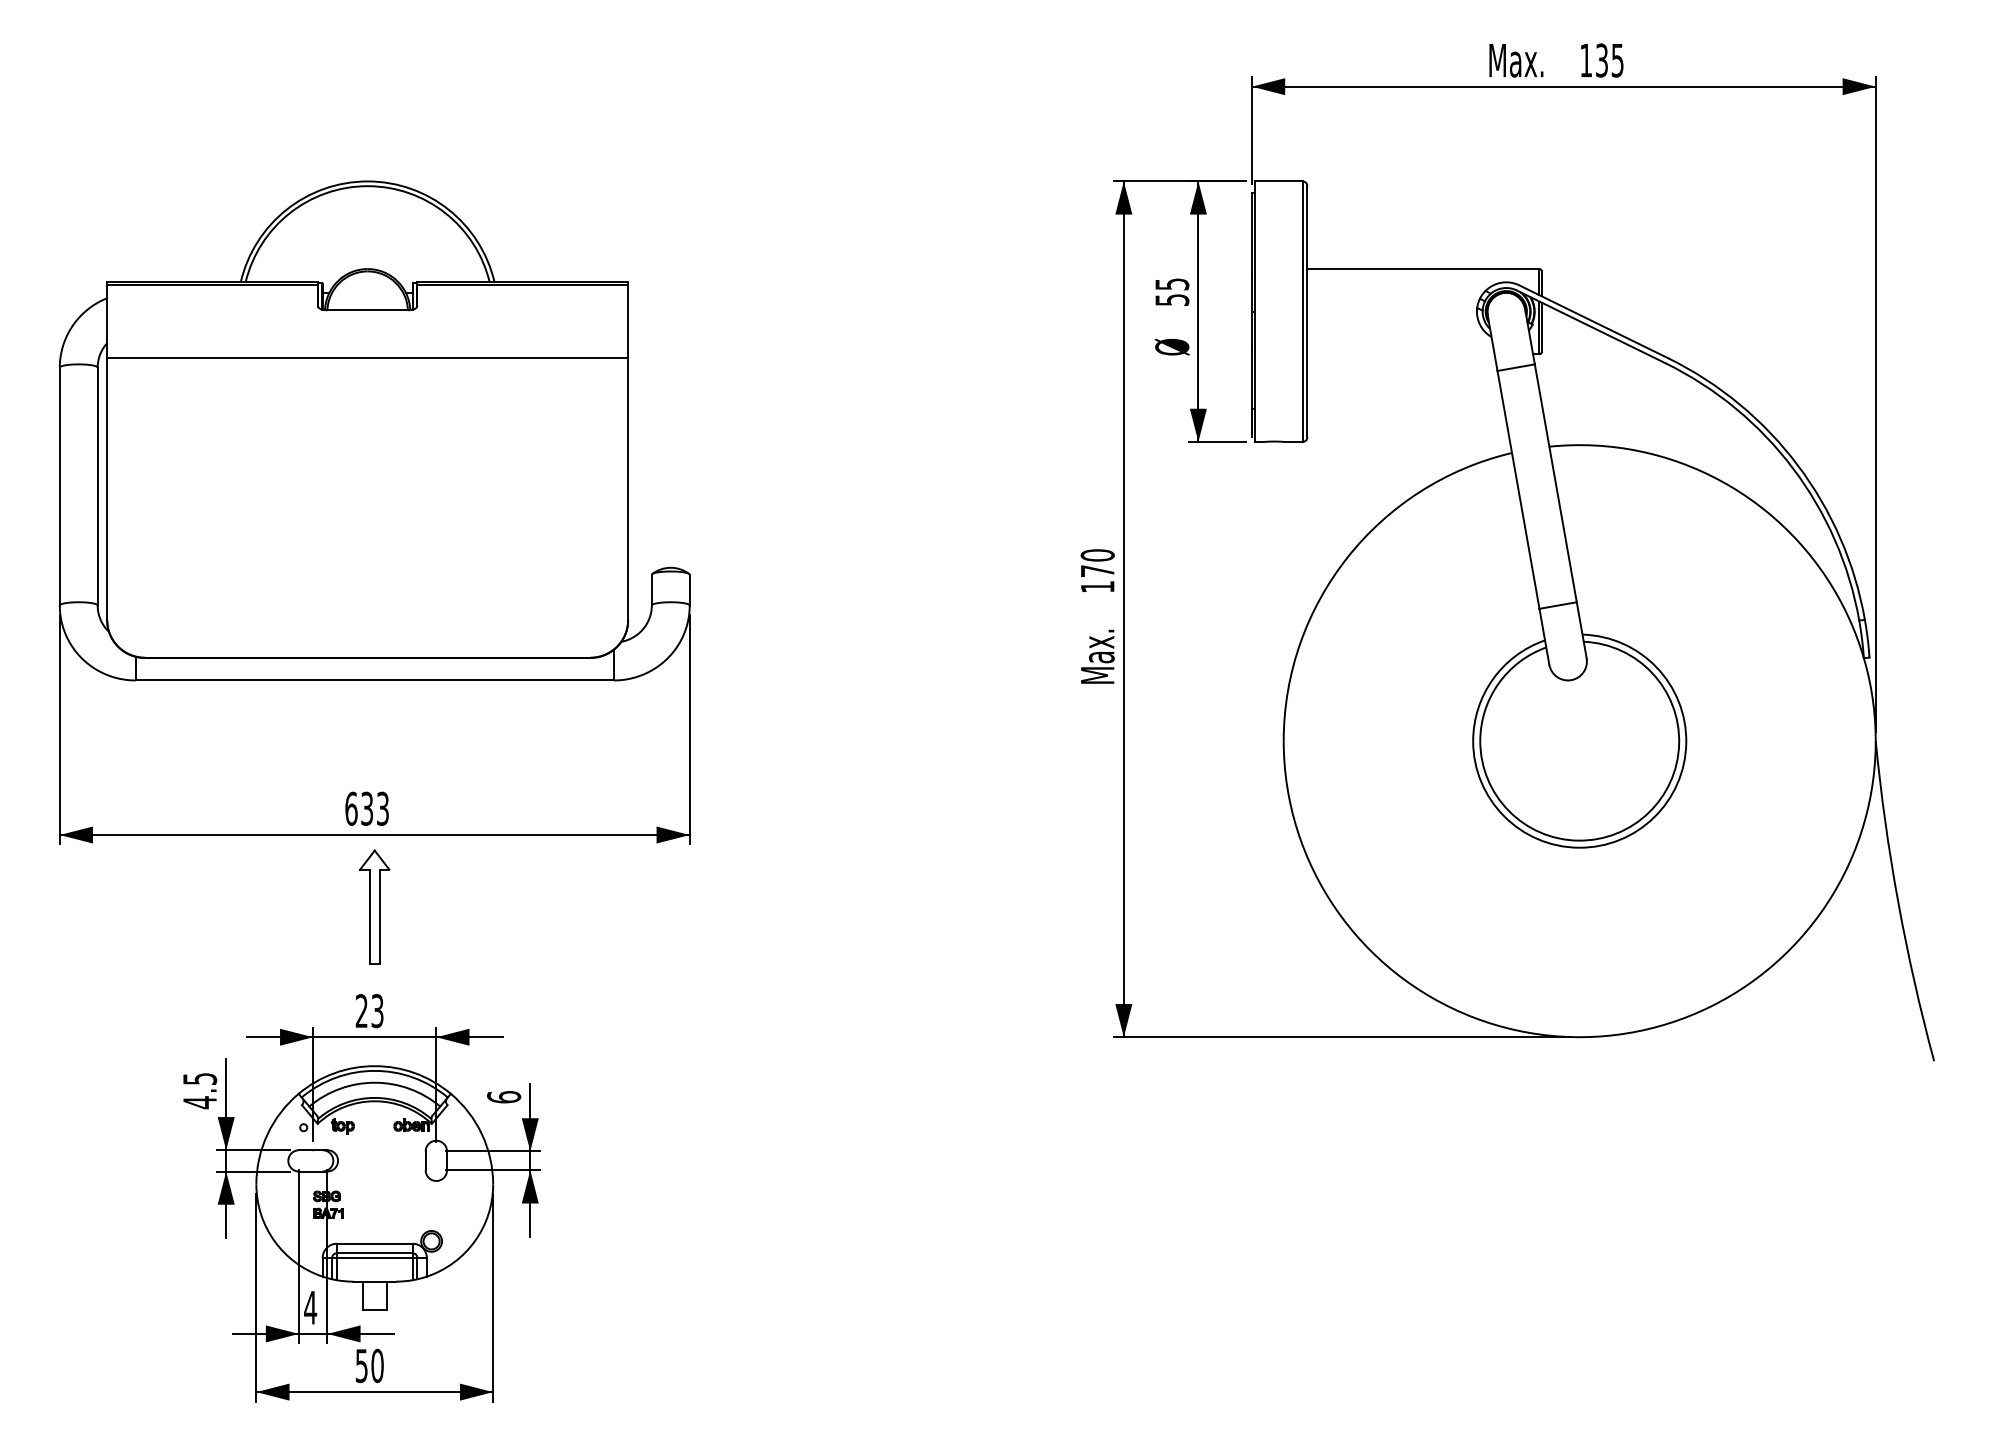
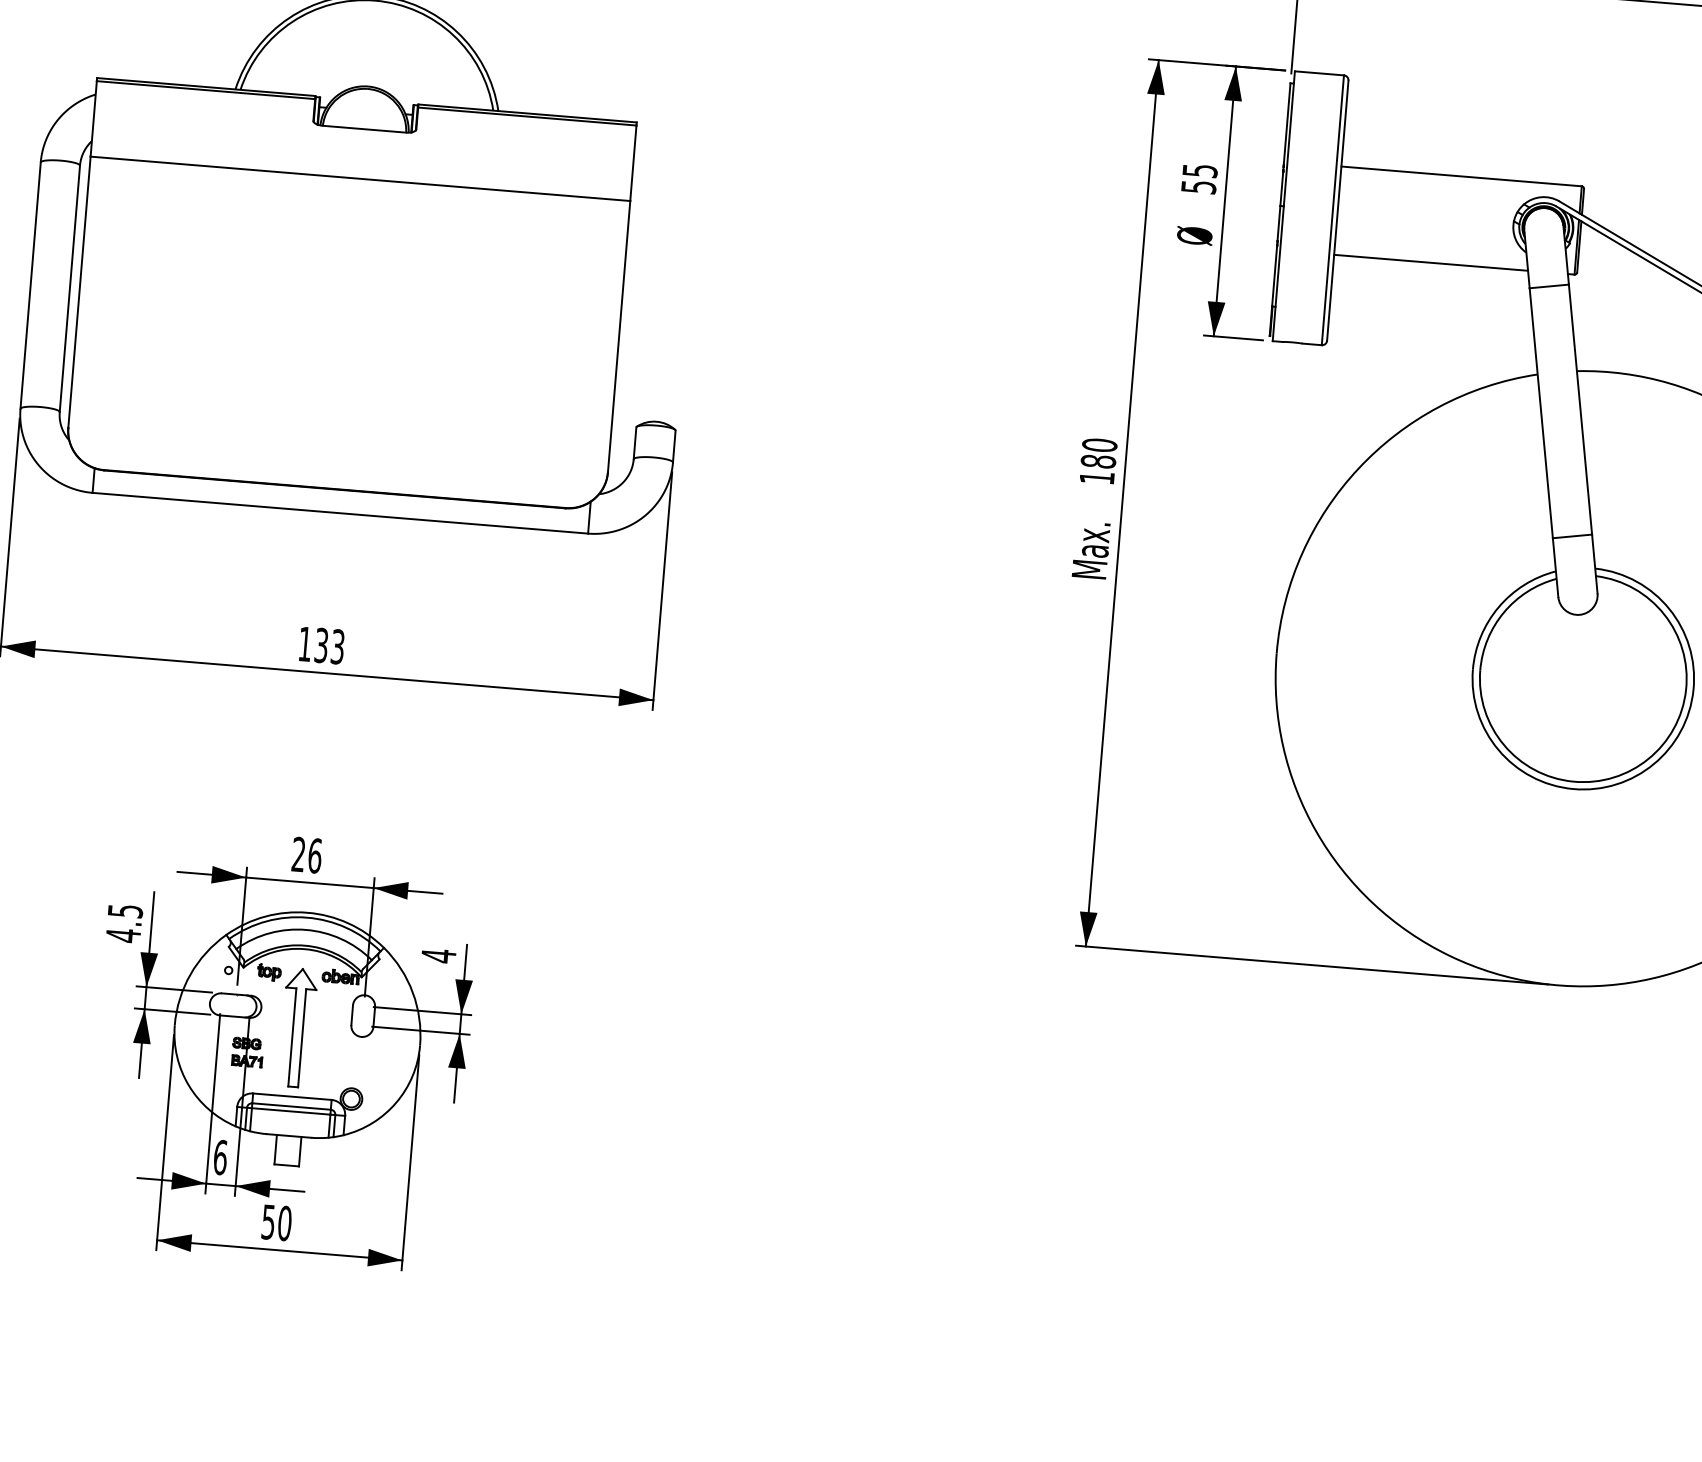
line: (1400, 354) -> (1430, 262), added
text: (1097, 571) -> (1098, 461), 170 -> 180
text: (351, 808) -> (305, 643), 633 -> 133
part: (374, 906) -> (297, 1027), moved
text: (377, 1011) -> (315, 856), 23 -> 26
text: (504, 1096) -> (439, 955), 6 -> 4
text: (310, 1307) -> (220, 1157), 4 -> 6

